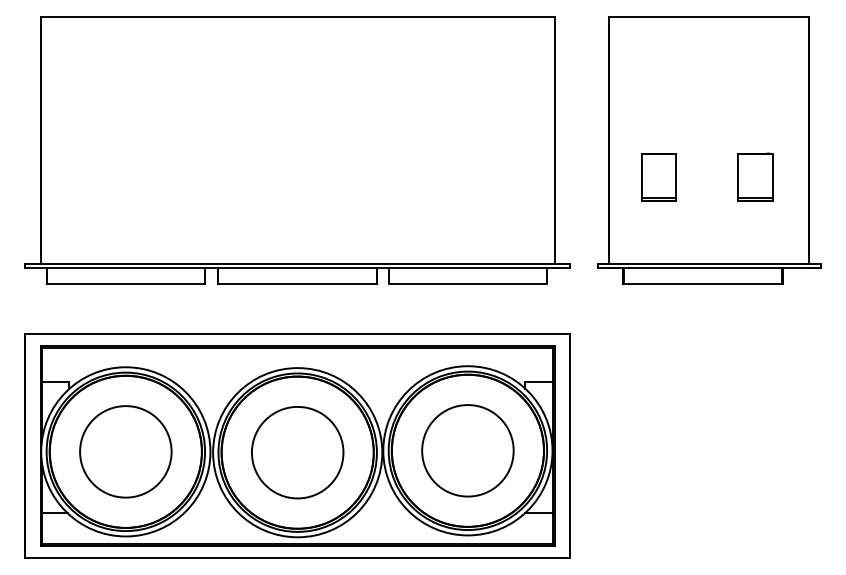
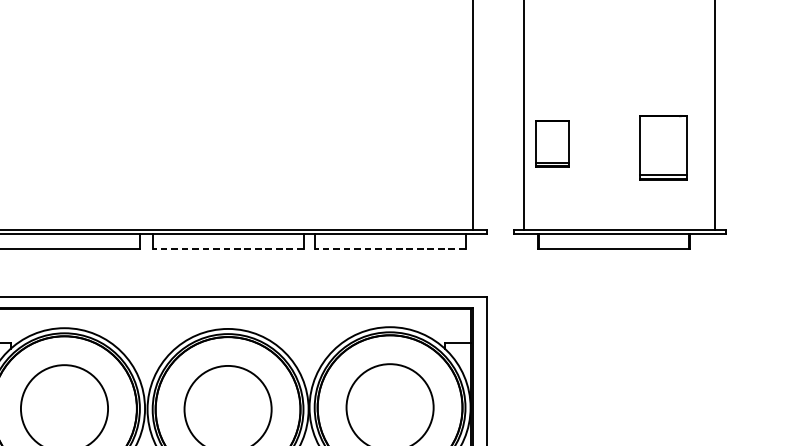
part: (755, 176) -> (663, 146), size x1.4
part: (658, 177) -> (552, 143), moved
line: (297, 283) -> (227, 248), solid -> dashed
line: (467, 283) -> (389, 248), solid -> dashed

